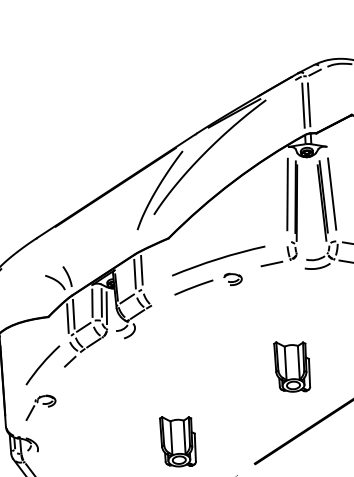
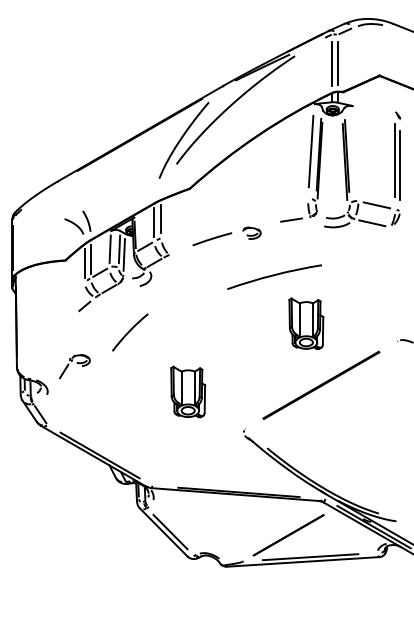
line: (332, 193) -> (355, 153), removed
arc: (218, 260) -> (274, 276), moved
arc: (43, 364) -> (130, 331), moved
part: (40, 407) -> (74, 366), moved

